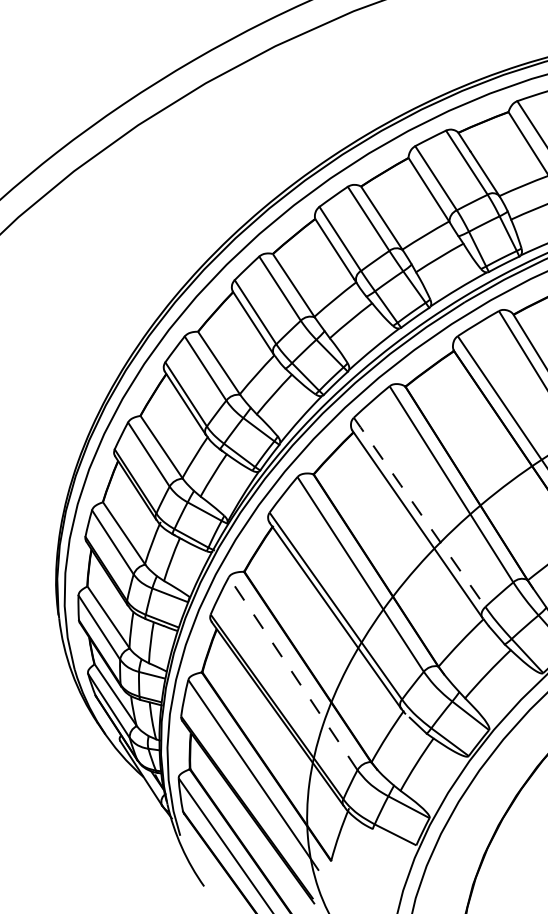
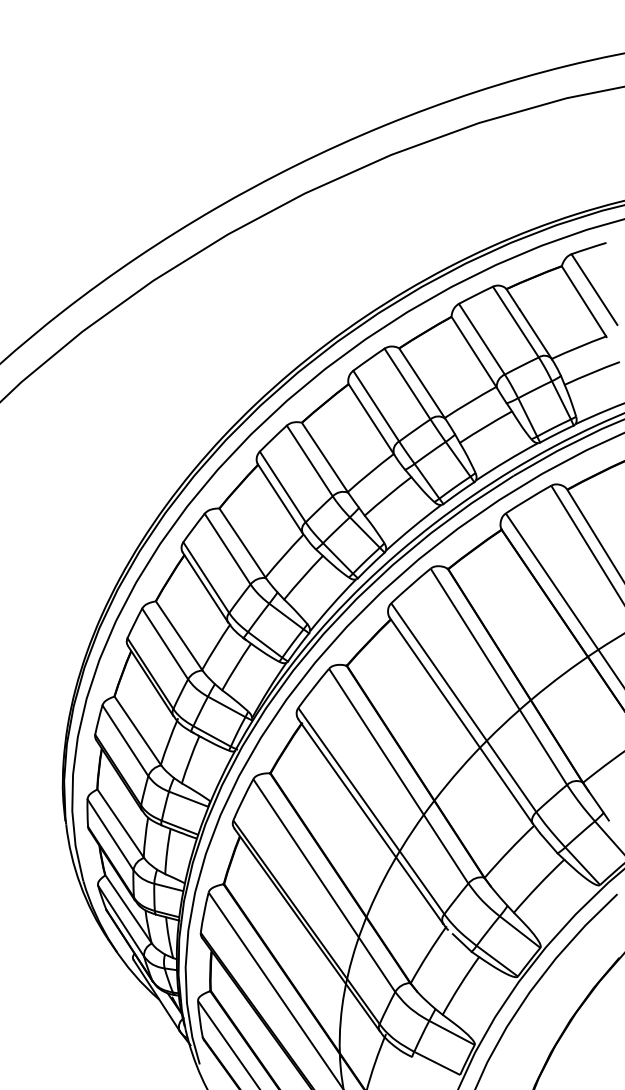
line: (418, 511) -> (462, 706), dashed -> solid
line: (293, 674) -> (324, 886), dashed -> solid

